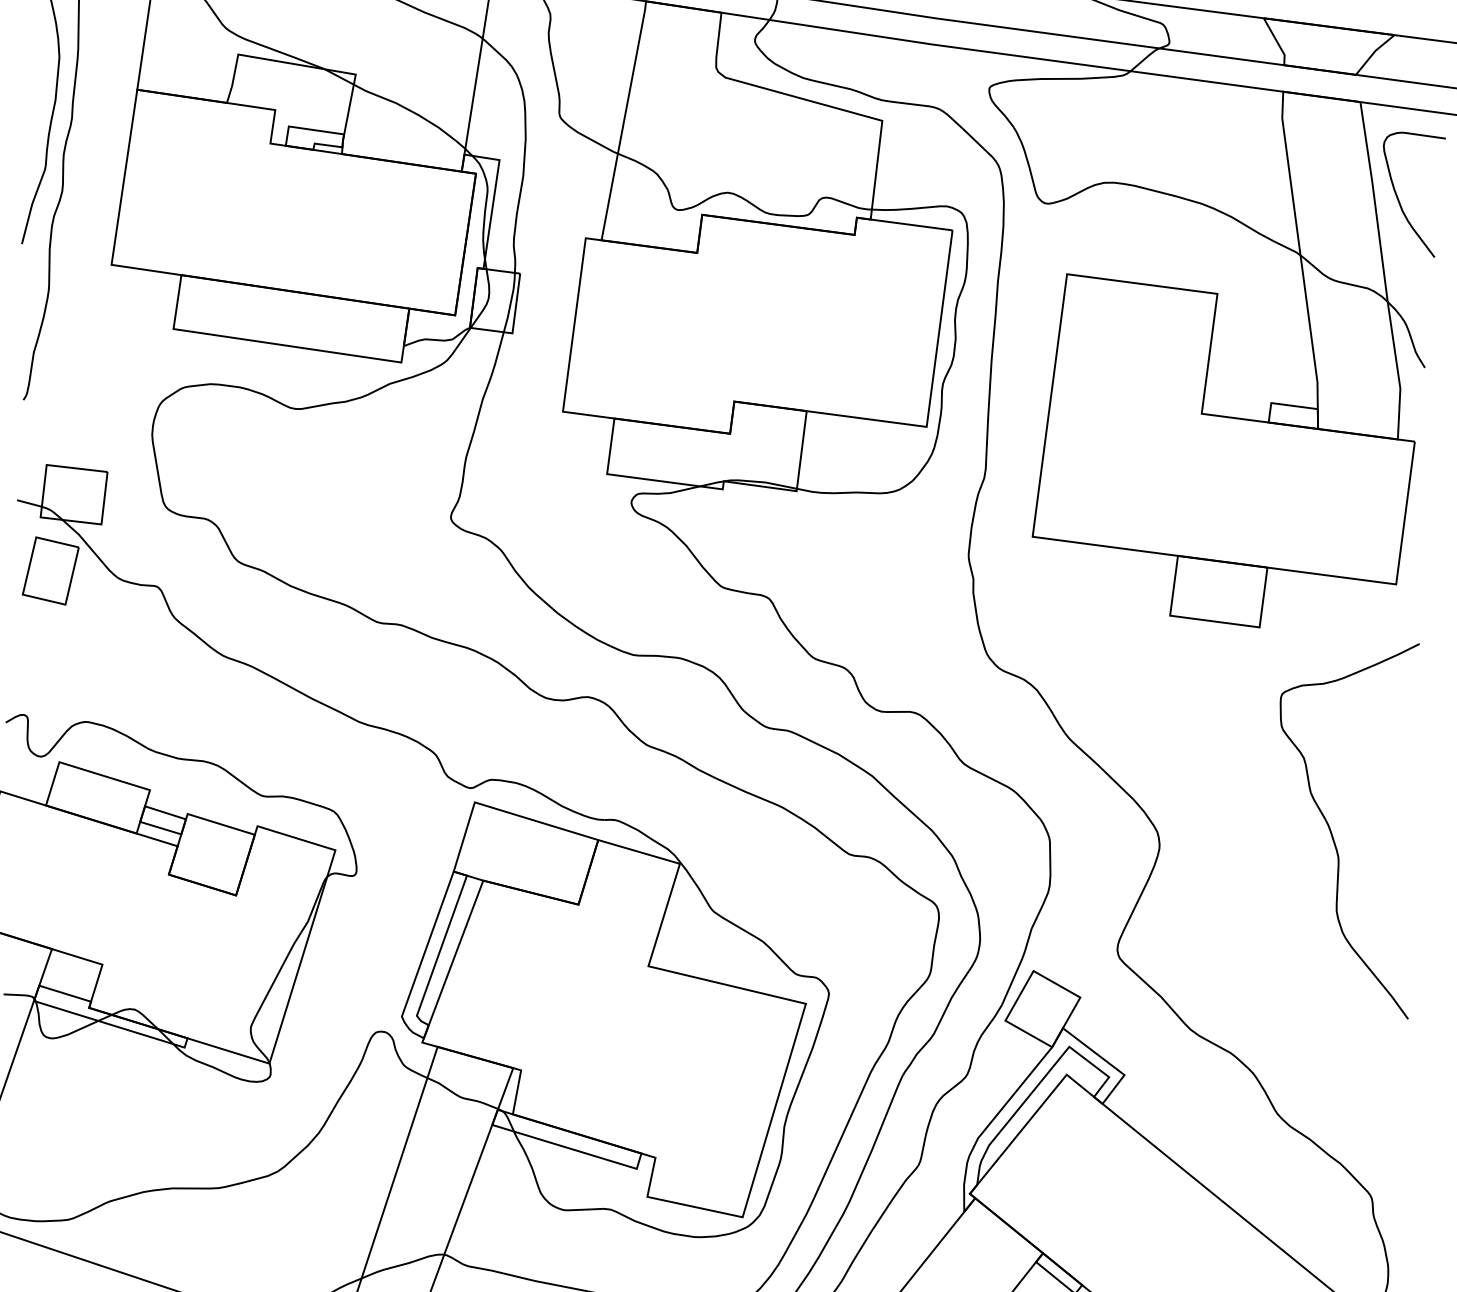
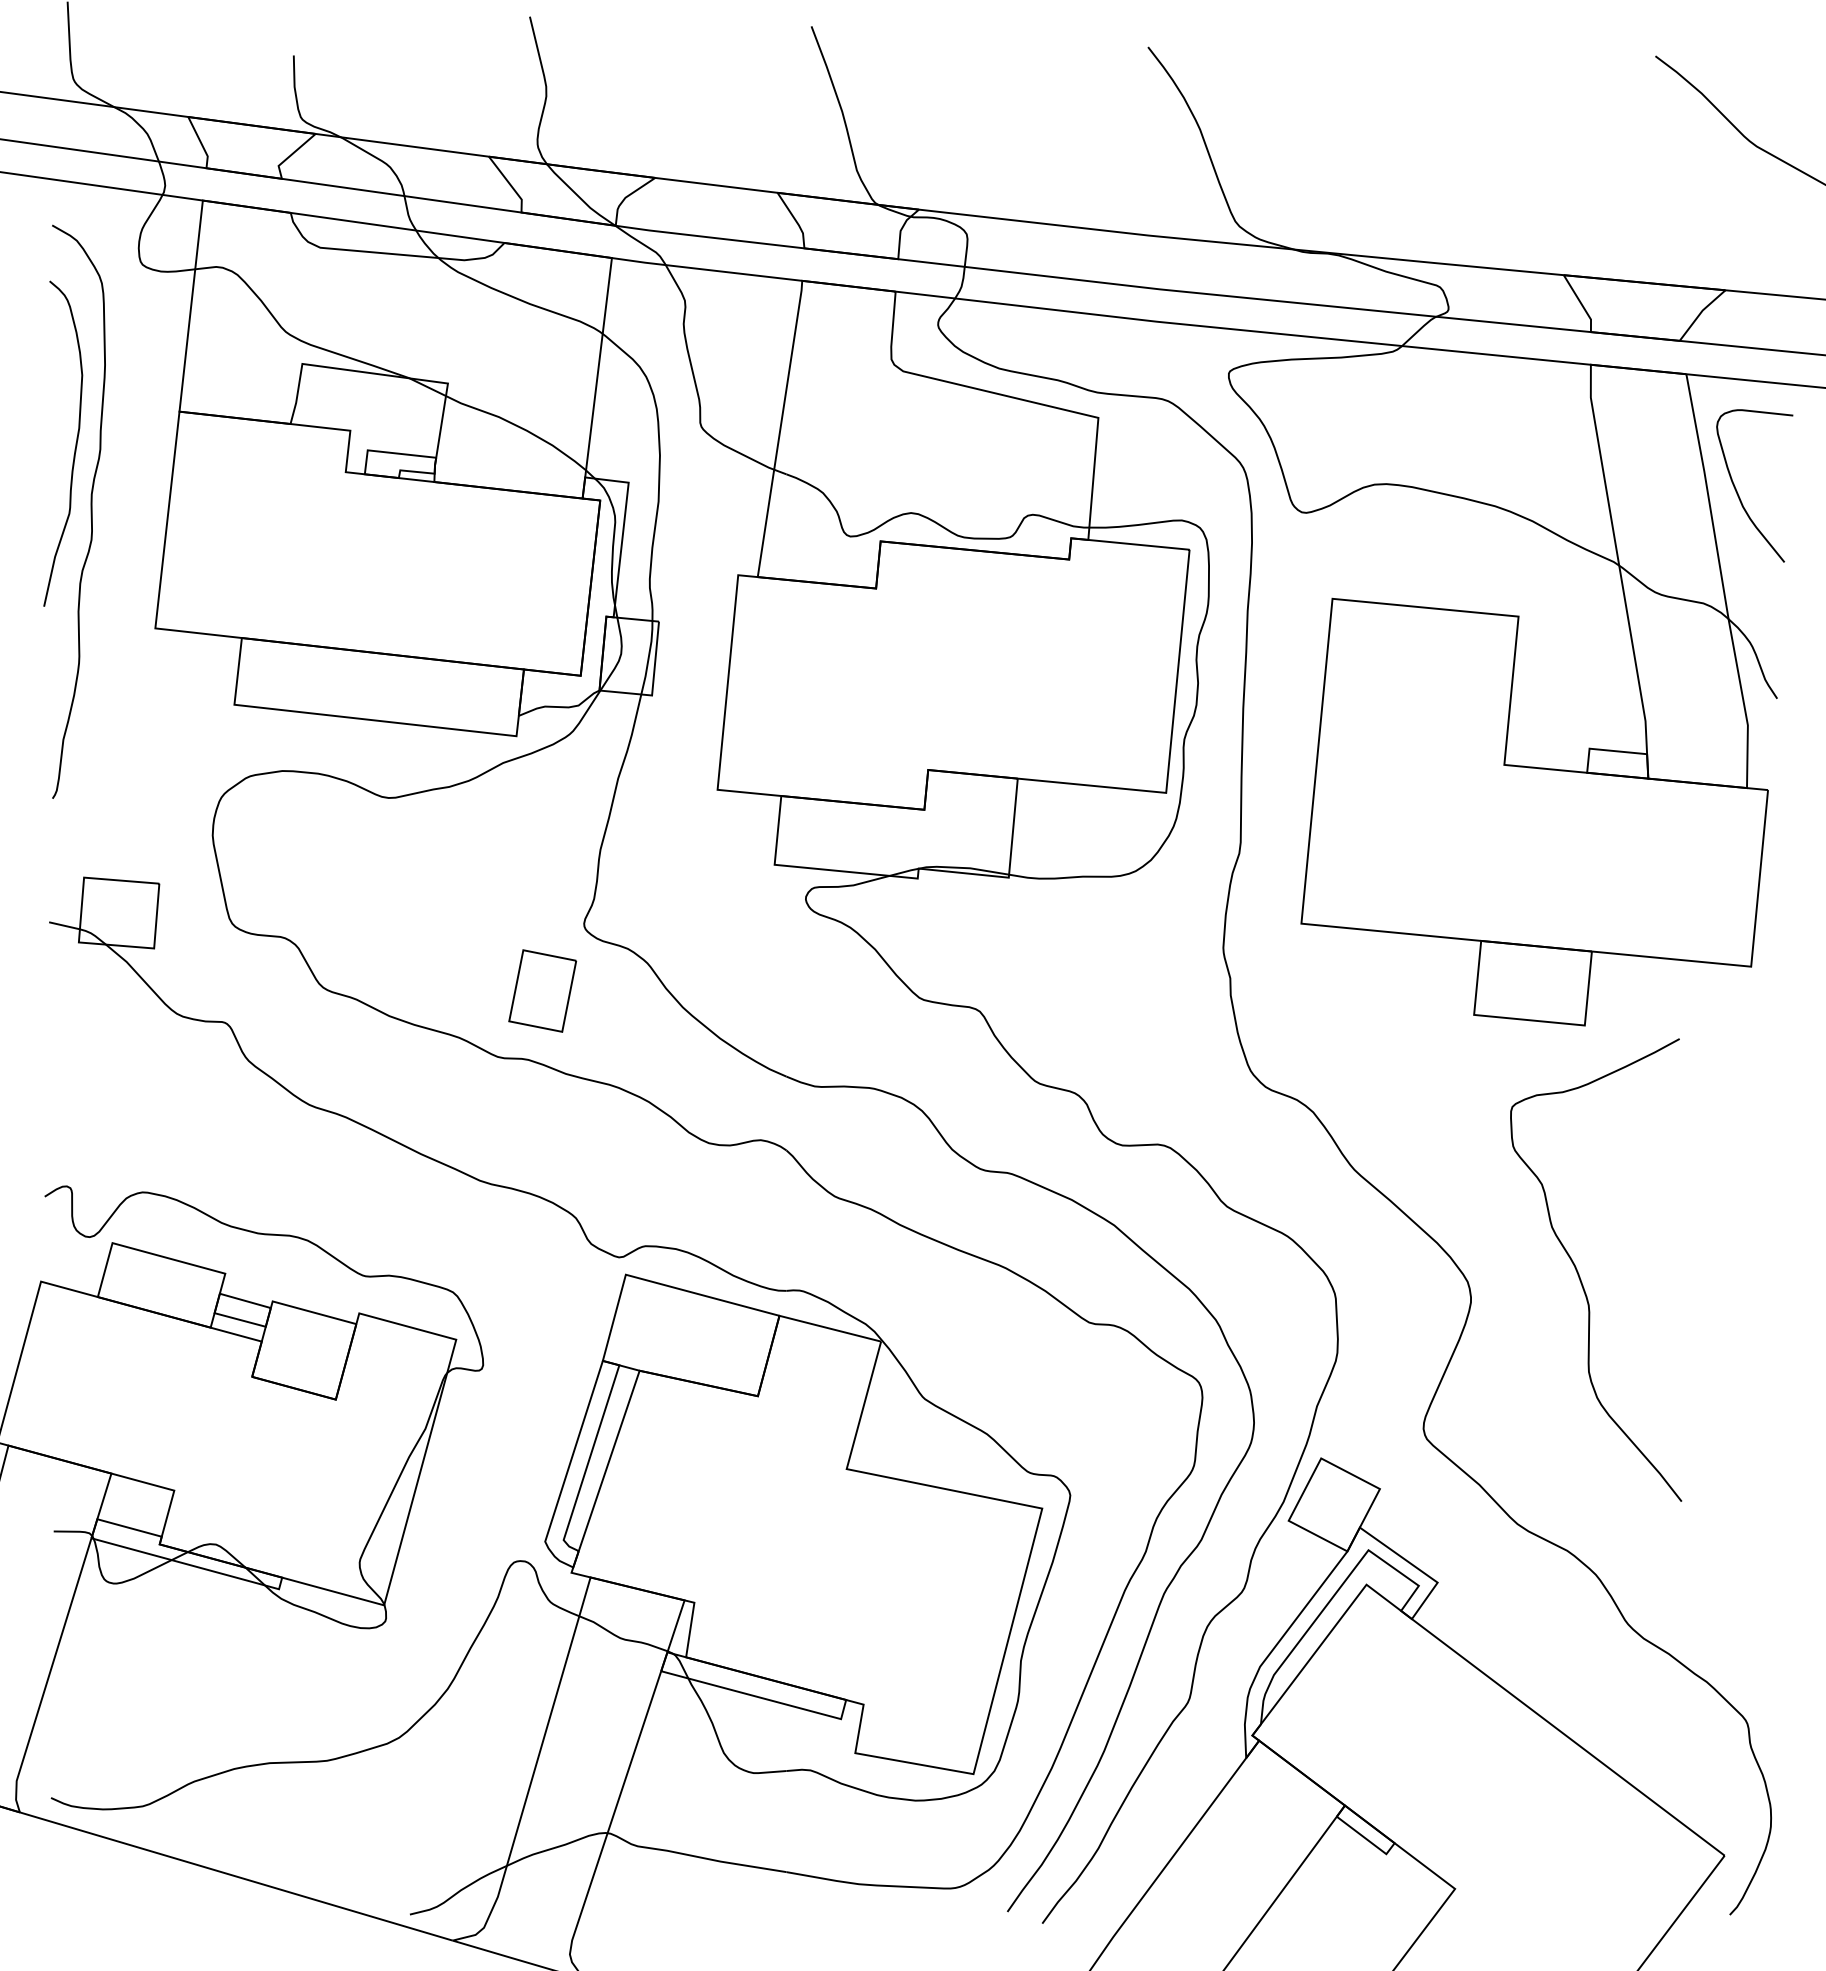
part: (50, 570) -> (542, 990), moved
curve: (1332, 833) -> (1580, 1276), moved

